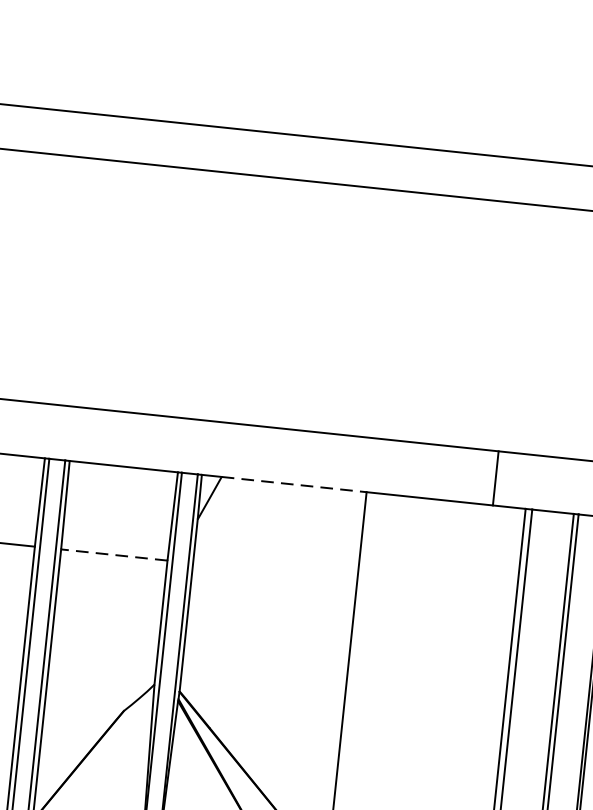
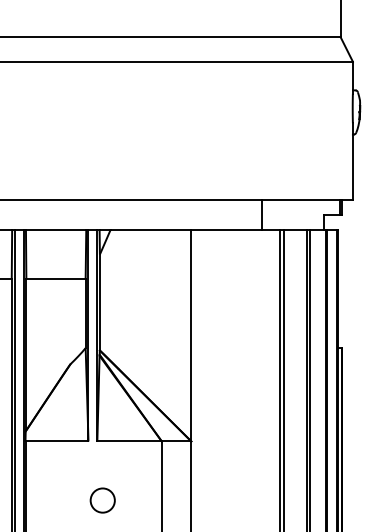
line: (295, 484) -> (151, 229), dashed -> solid
line: (115, 556) -> (56, 279), dashed -> solid

